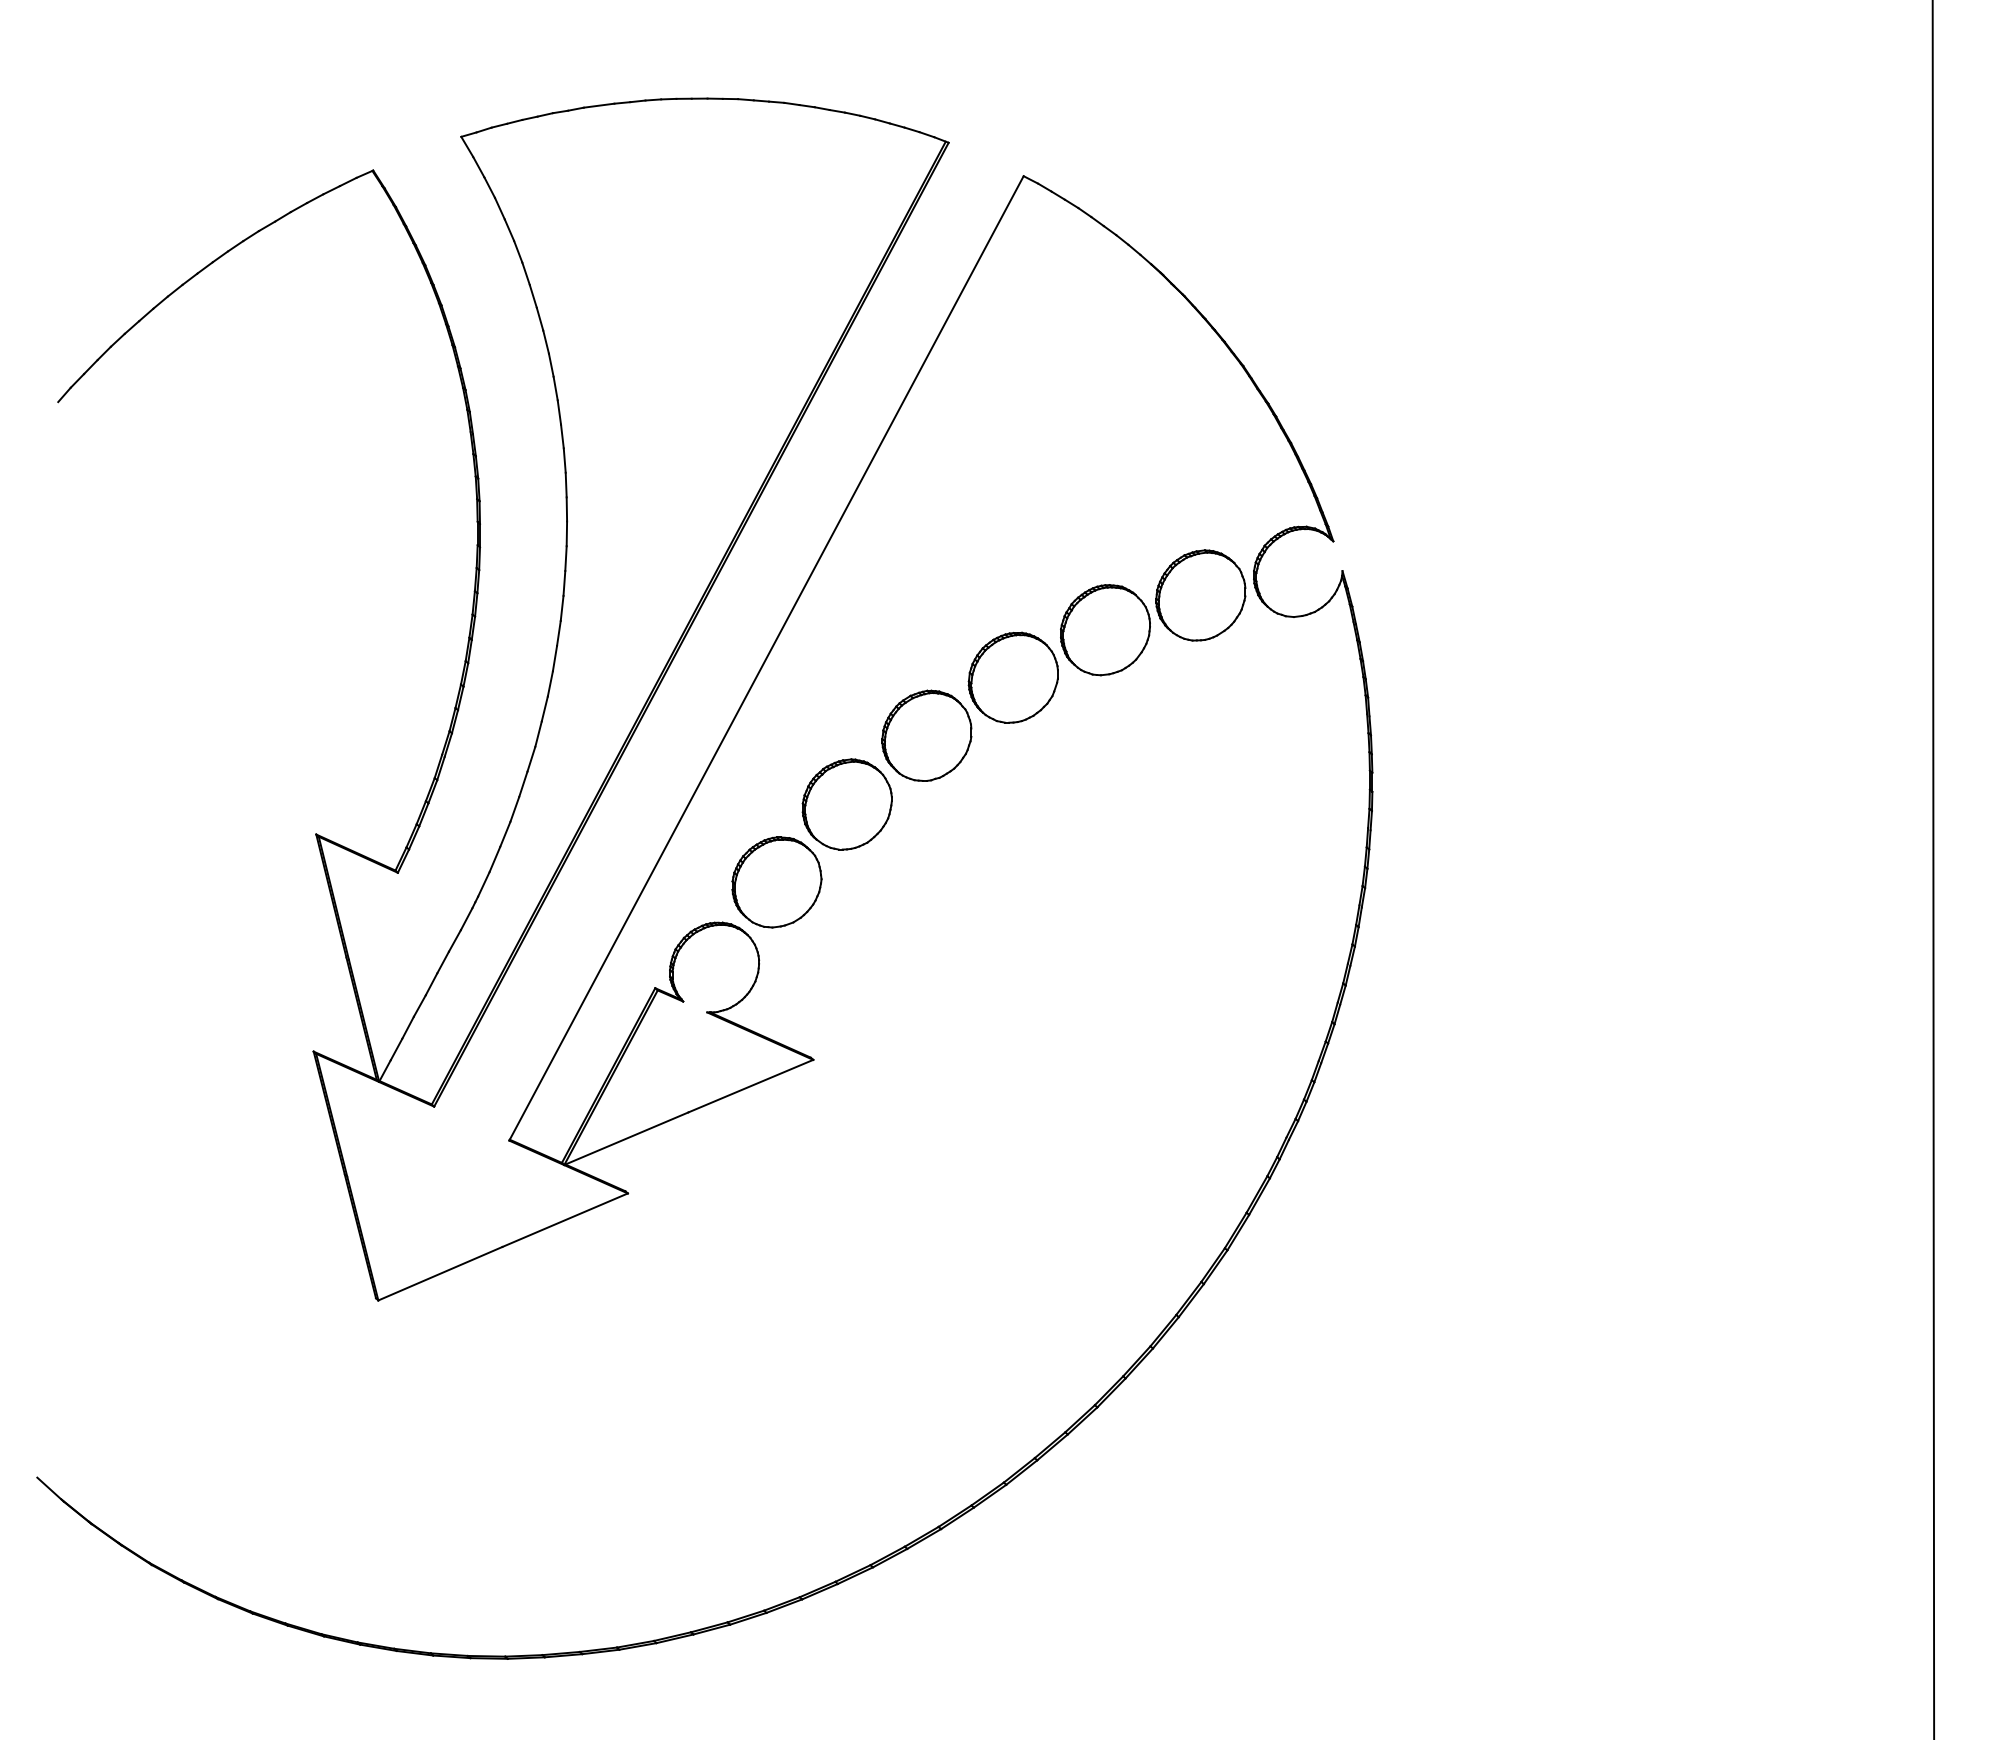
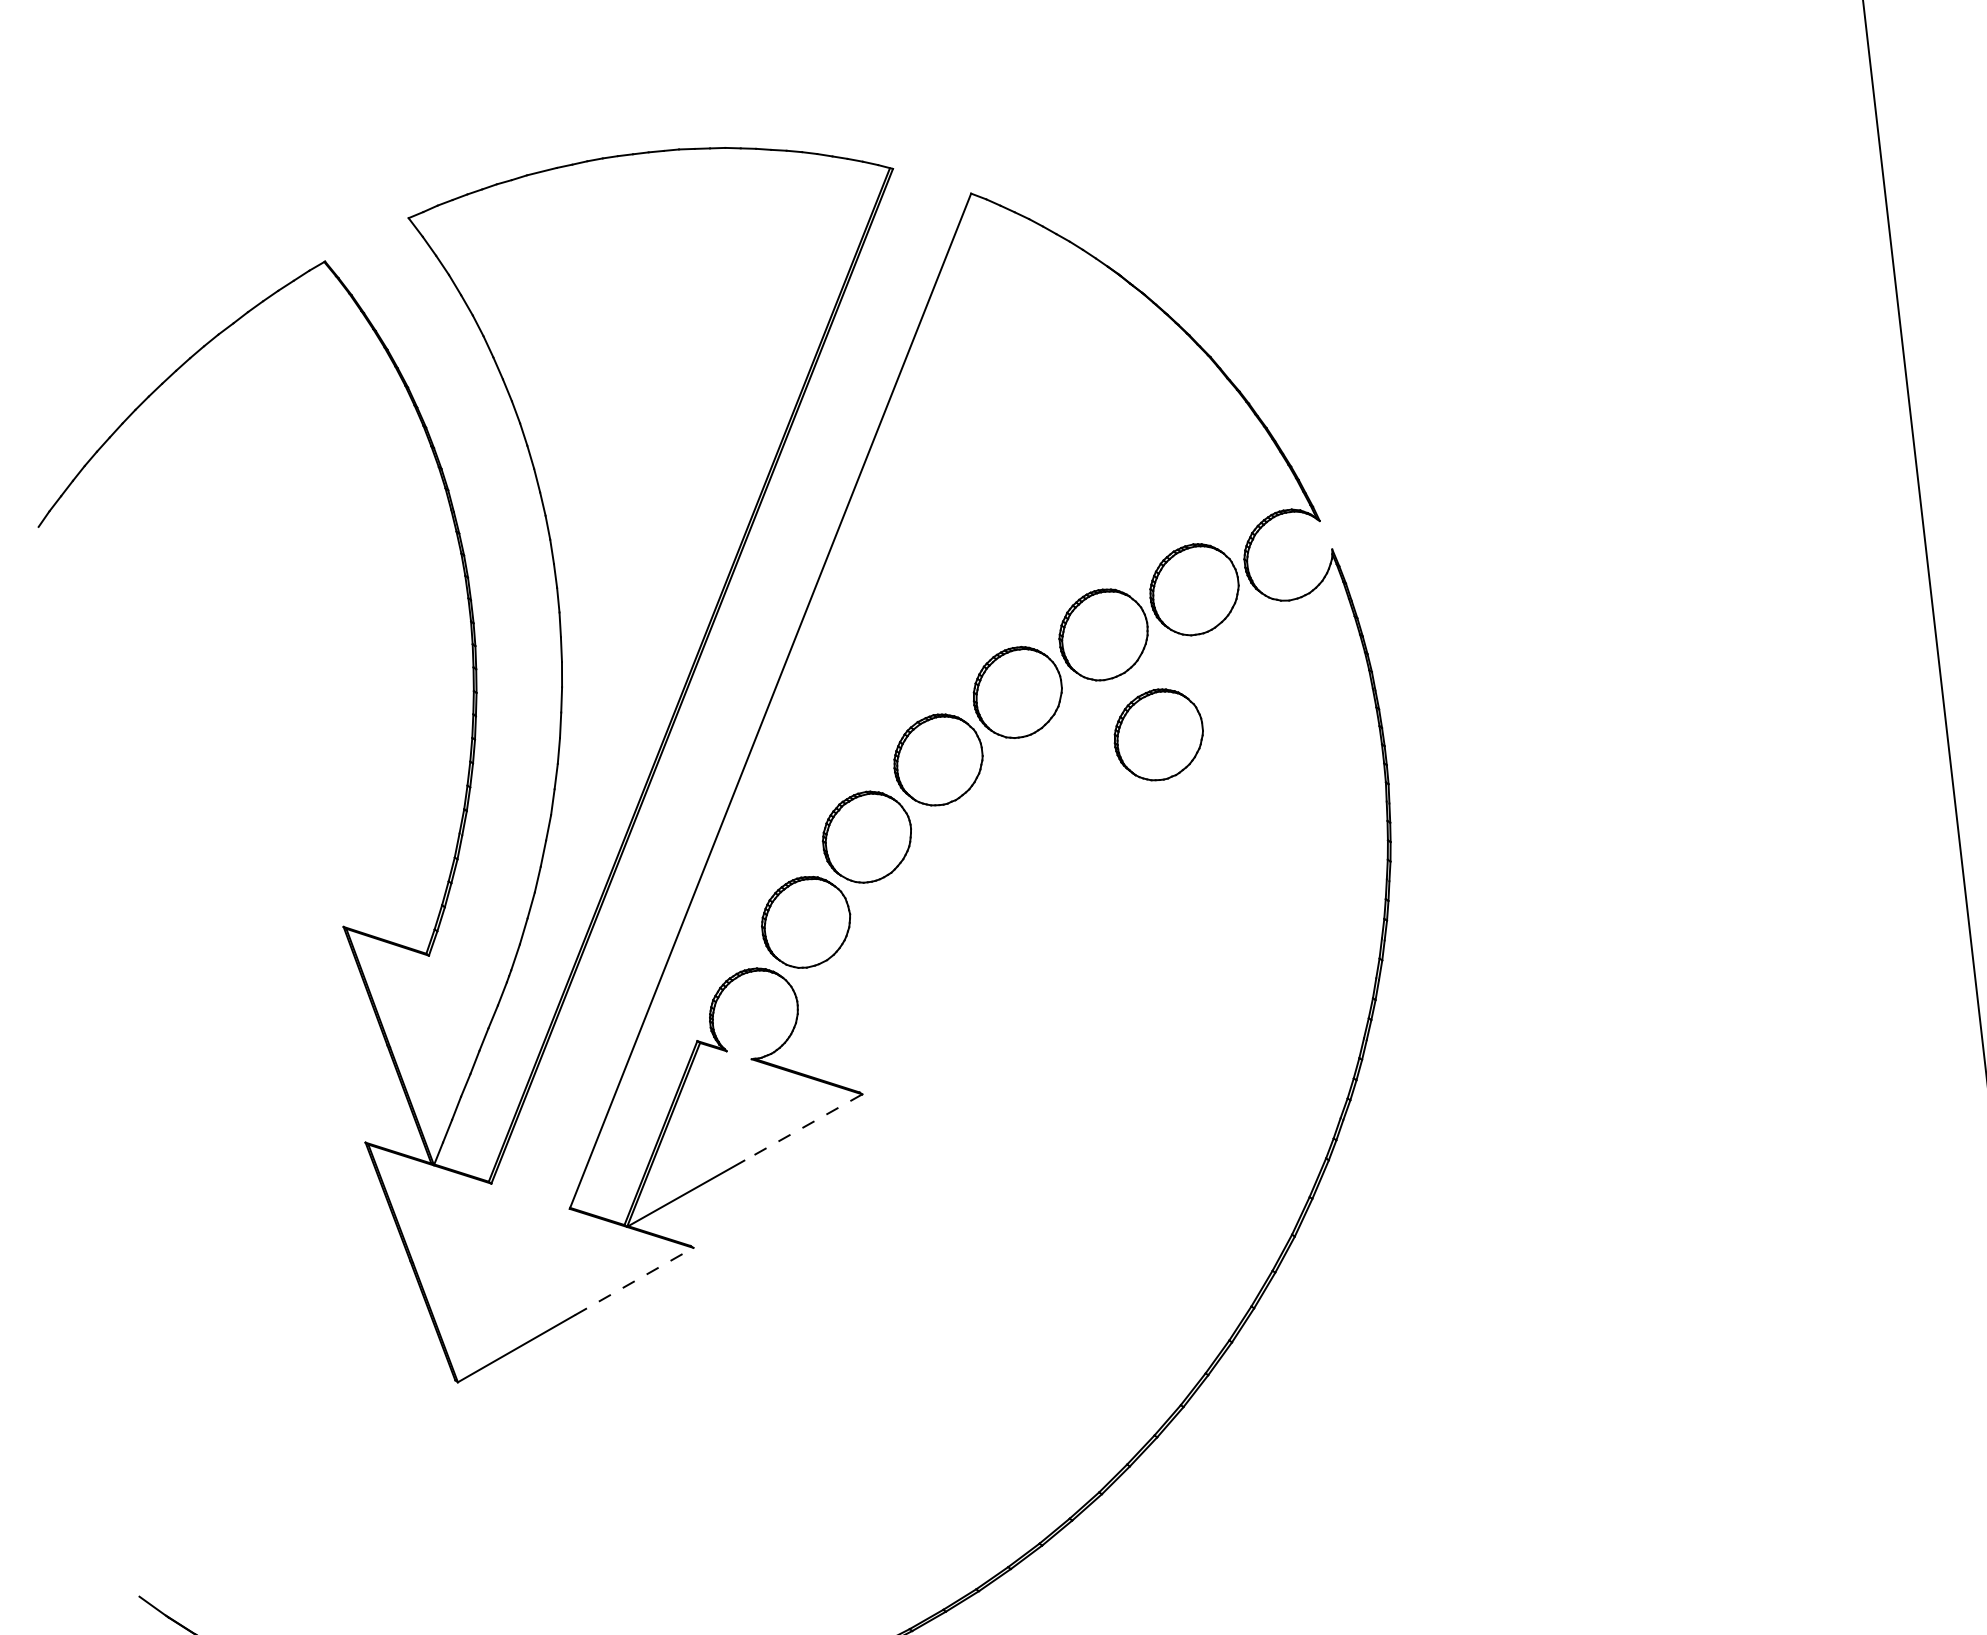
part: (1148, 735) -> (1158, 734), added
line: (750, 1086) -> (803, 1127), solid -> dashed
line: (565, 1220) -> (634, 1281), solid -> dashed

